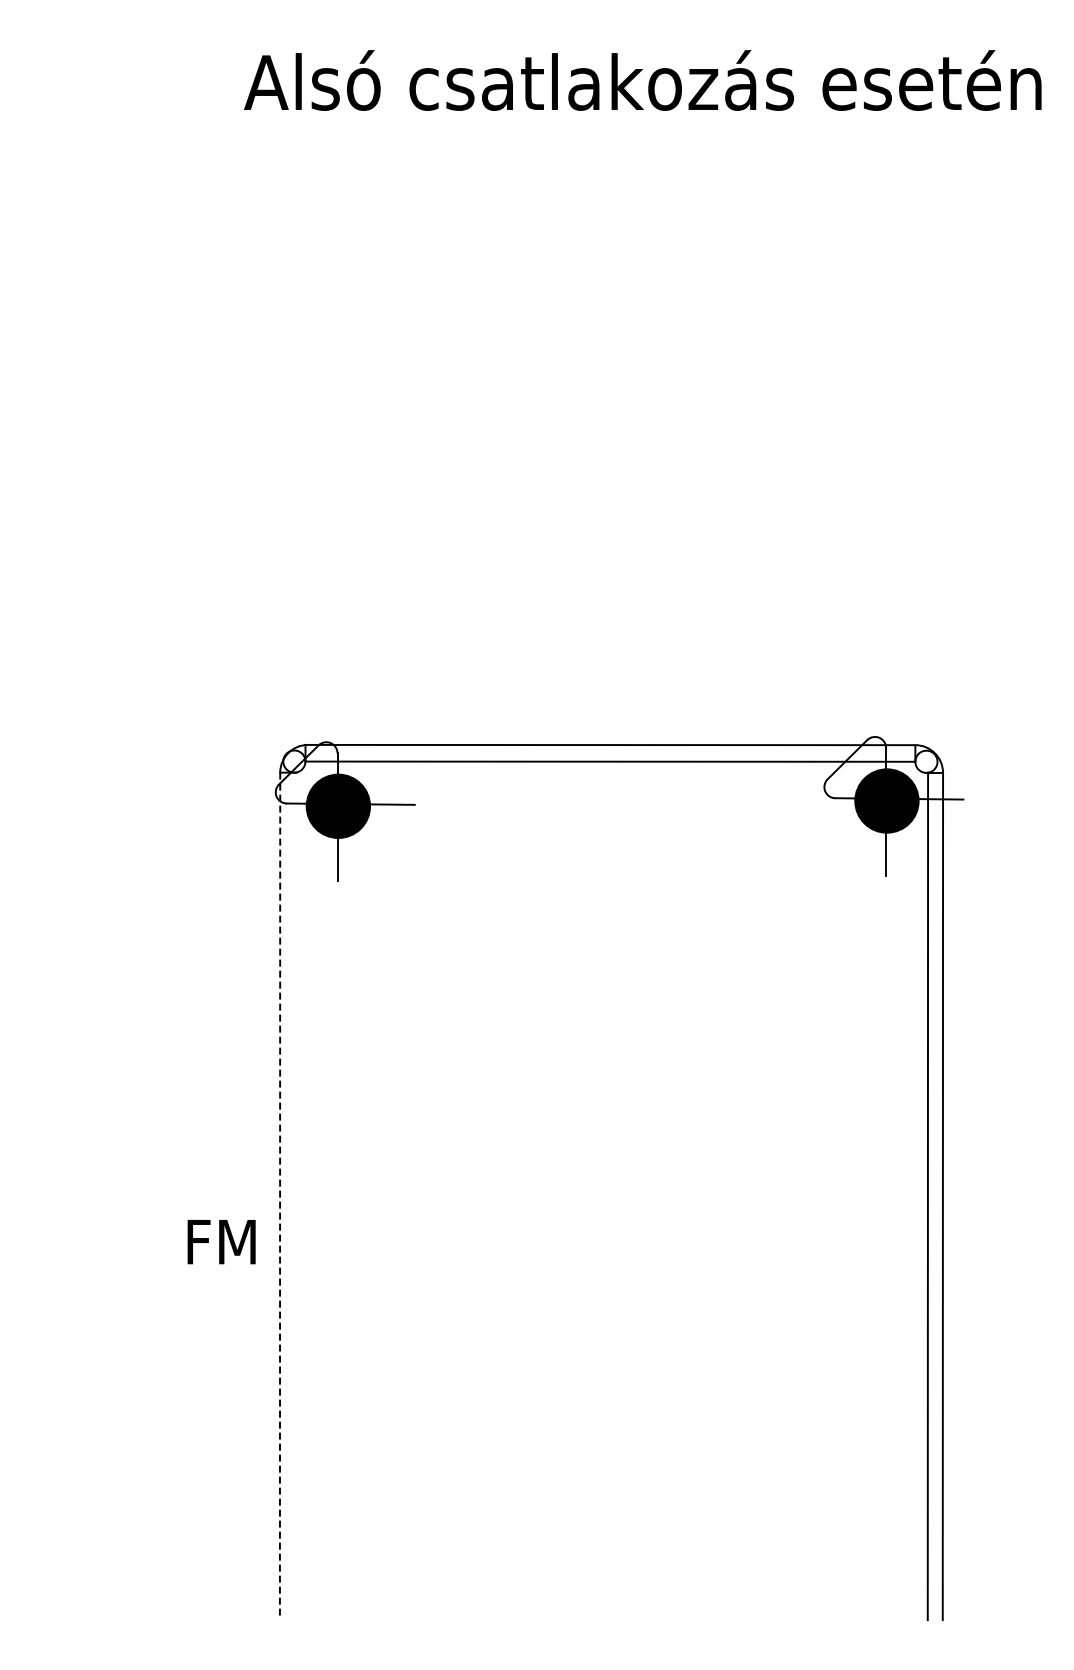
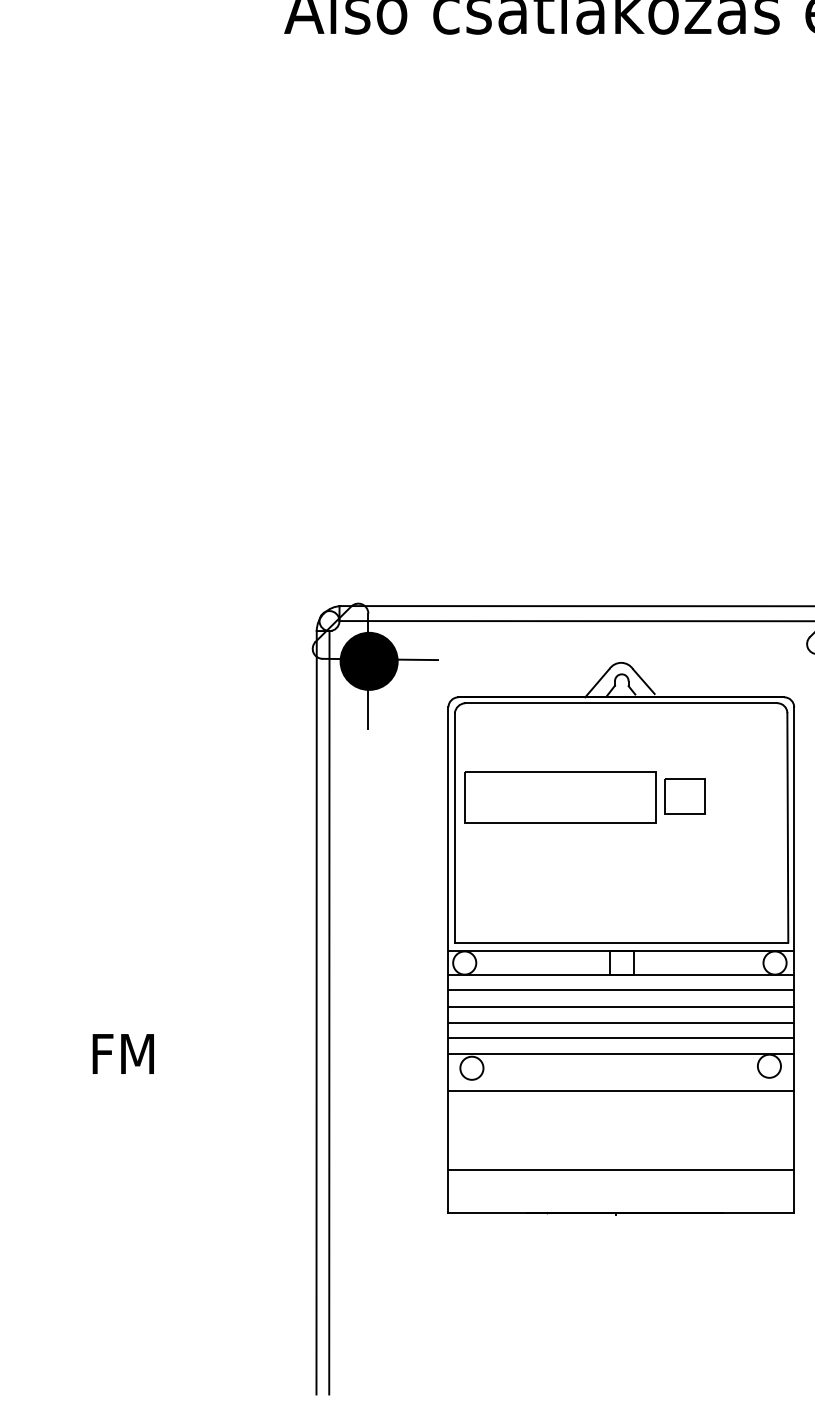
part: (617, 1114) -> (620, 939), added
line: (294, 1195) -> (329, 1012), added
line: (280, 1196) -> (317, 1012), dashed -> solid
text: (221, 1242) -> (123, 1054), moved

